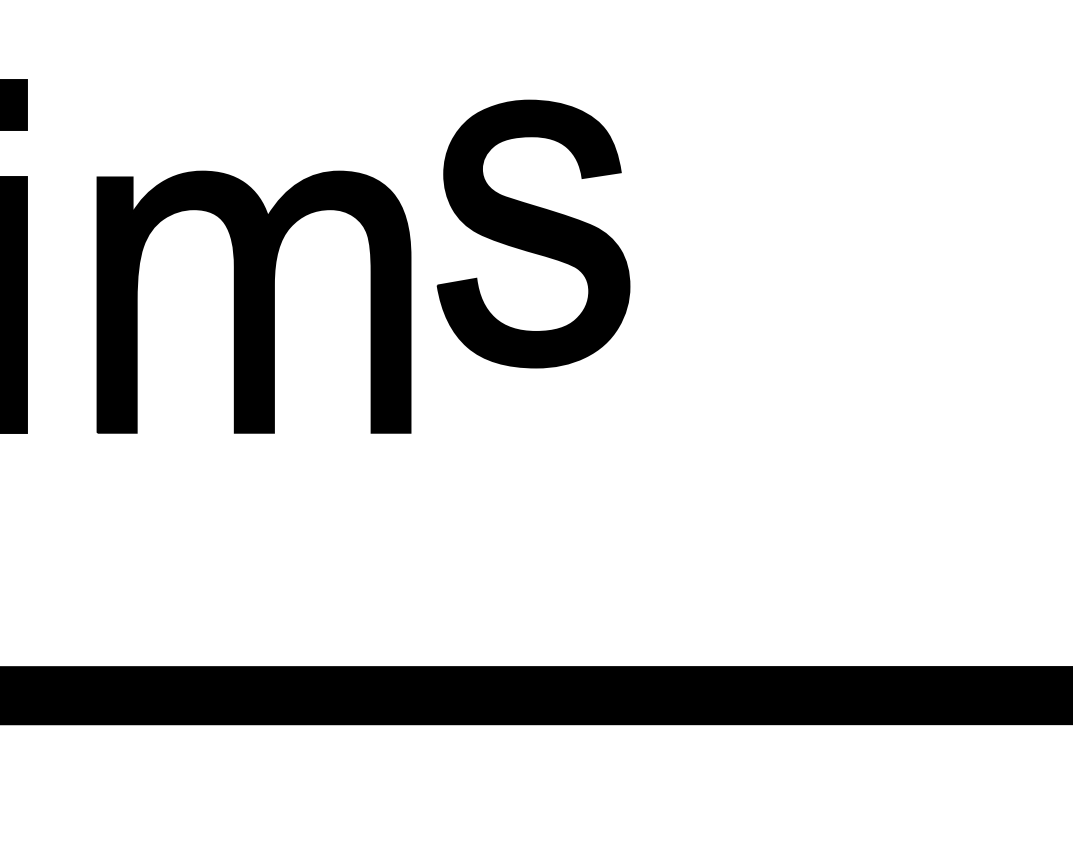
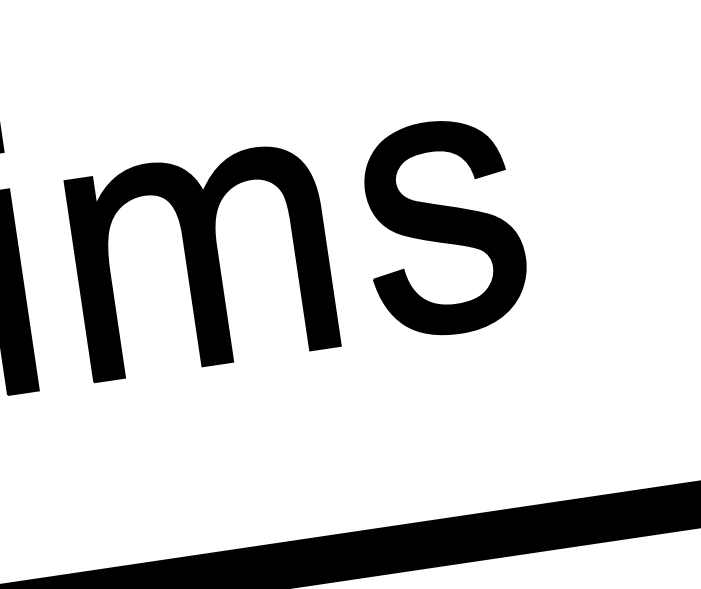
part: (533, 233) -> (443, 227), moved

